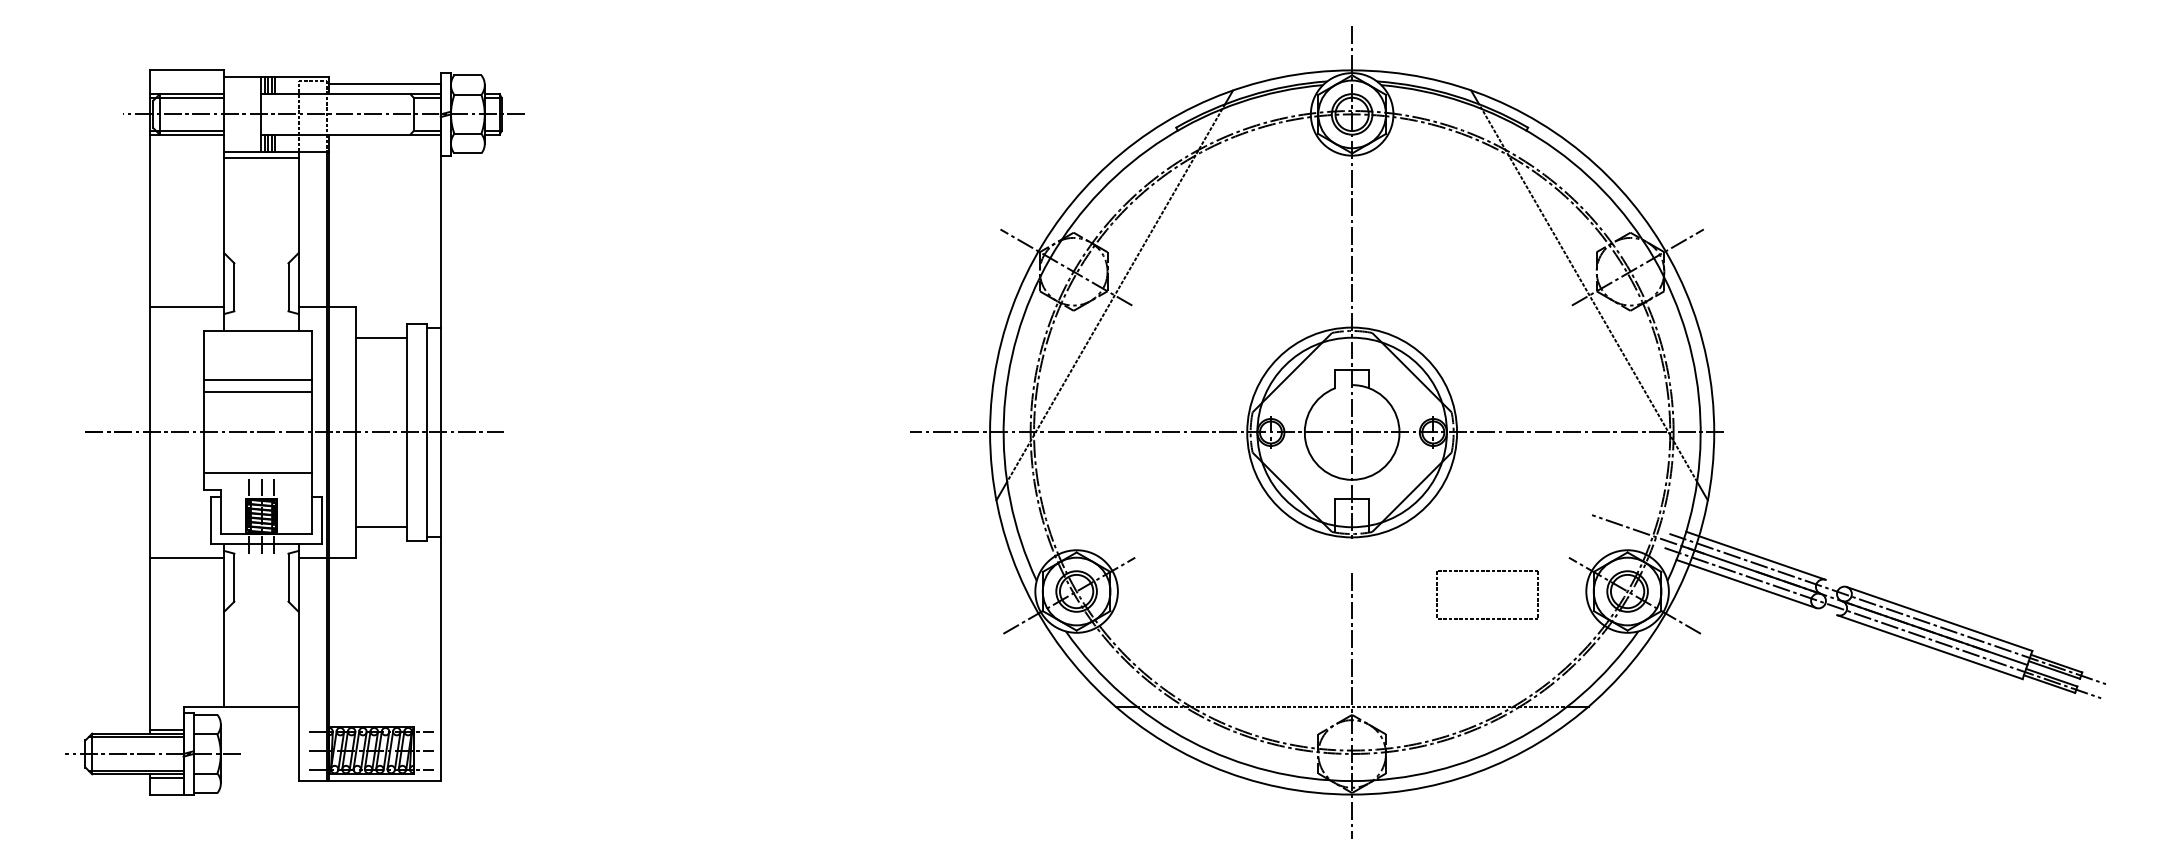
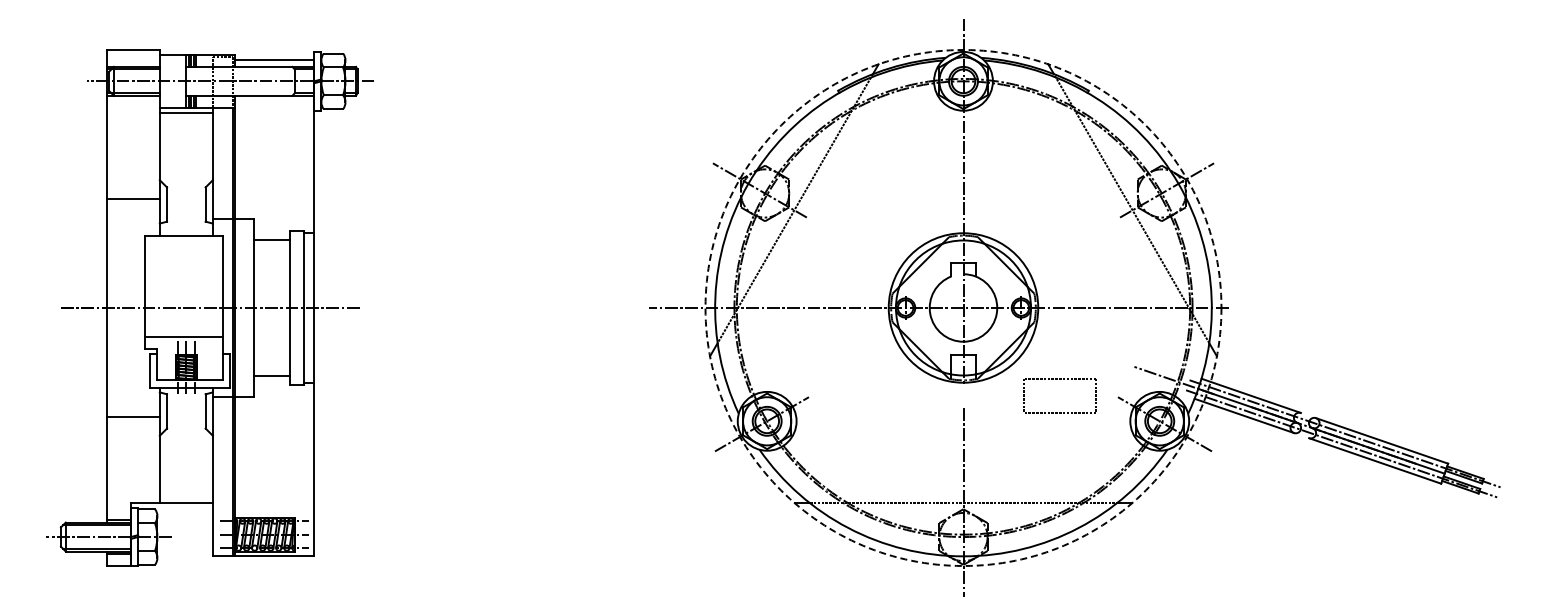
line: (185, 306) -> (132, 198), moved
line: (257, 379) -> (183, 270), removed
line: (257, 392) -> (183, 279), removed
circle: (1352, 431) -> (963, 307), solid -> dashed
line: (185, 558) -> (132, 417), moved
part: (1486, 572) -> (1059, 379), moved

